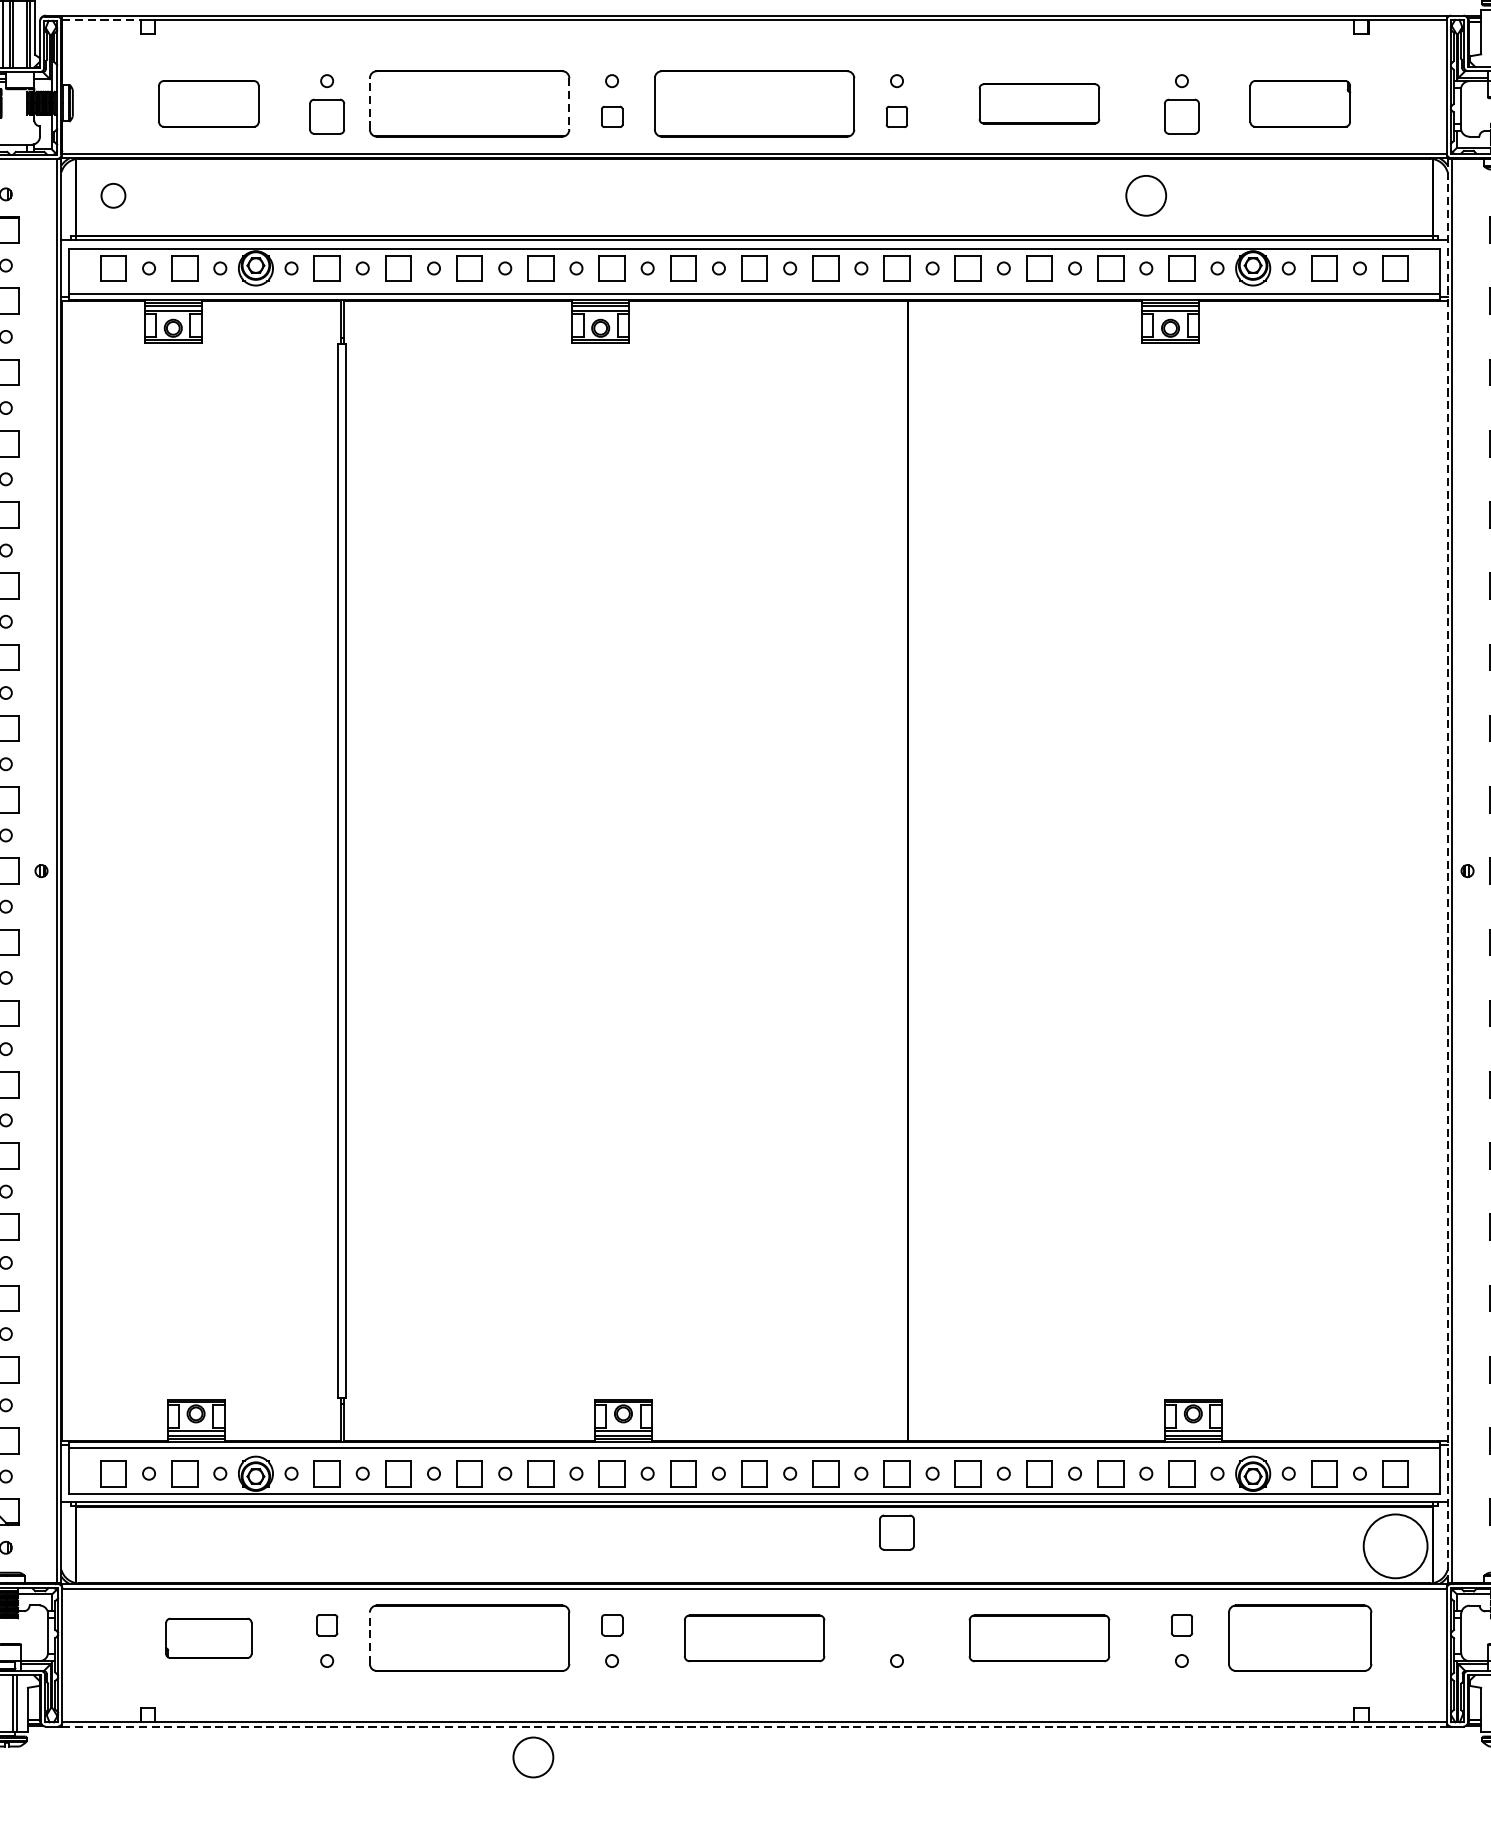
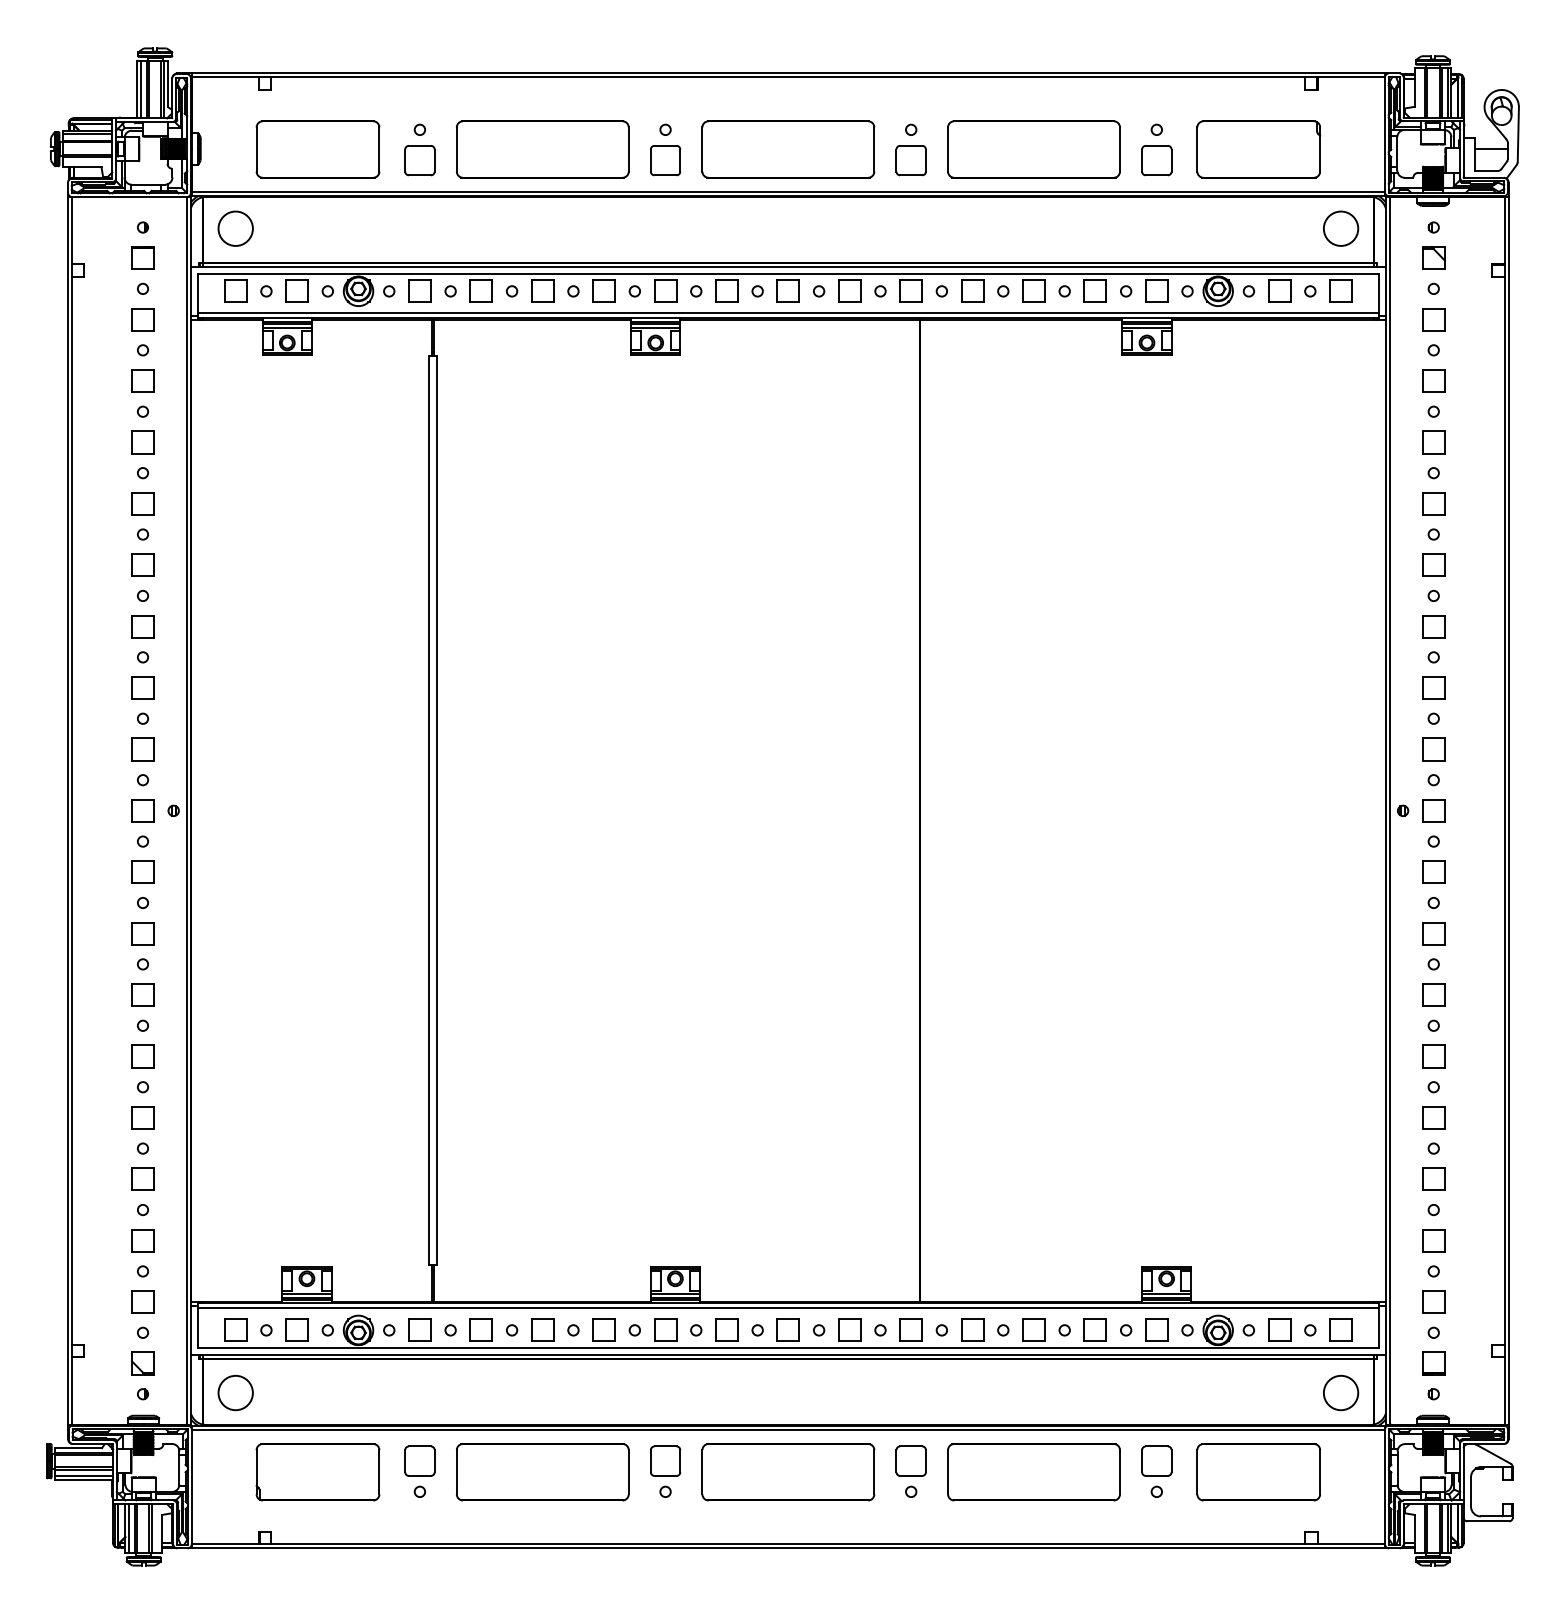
line: (101, 20) -> (225, 77), dashed -> solid
part: (208, 103) -> (317, 149), size x1.43
line: (369, 103) -> (456, 149), dashed -> solid
part: (1038, 103) -> (1033, 149), size x1.67
part: (1299, 103) -> (1258, 149), size x1.43
line: (569, 105) -> (628, 150), dashed -> solid
part: (611, 116) -> (665, 160), size x1.67
part: (896, 116) -> (910, 160), size x1.67
circle: (113, 195) -> (235, 228), size x1.67
circle: (1146, 195) -> (1341, 228), moved
line: (1447, 871) -> (1385, 811), dashed -> solid
part: (896, 1531) -> (910, 1460), moved
circle: (1394, 1545) -> (1340, 1392), size x0.62
part: (326, 1624) -> (419, 1460), size x1.67
part: (611, 1624) -> (665, 1460), size x1.67
part: (1181, 1624) -> (1156, 1460), size x1.67
line: (369, 1637) -> (456, 1471), dashed -> solid
part: (208, 1638) -> (317, 1472), size x1.67
part: (754, 1638) -> (788, 1472), size x1.43
part: (1038, 1638) -> (1033, 1472), size x1.43
line: (754, 1726) -> (788, 1548), dashed -> solid
circle: (533, 1756) -> (235, 1392), moved

